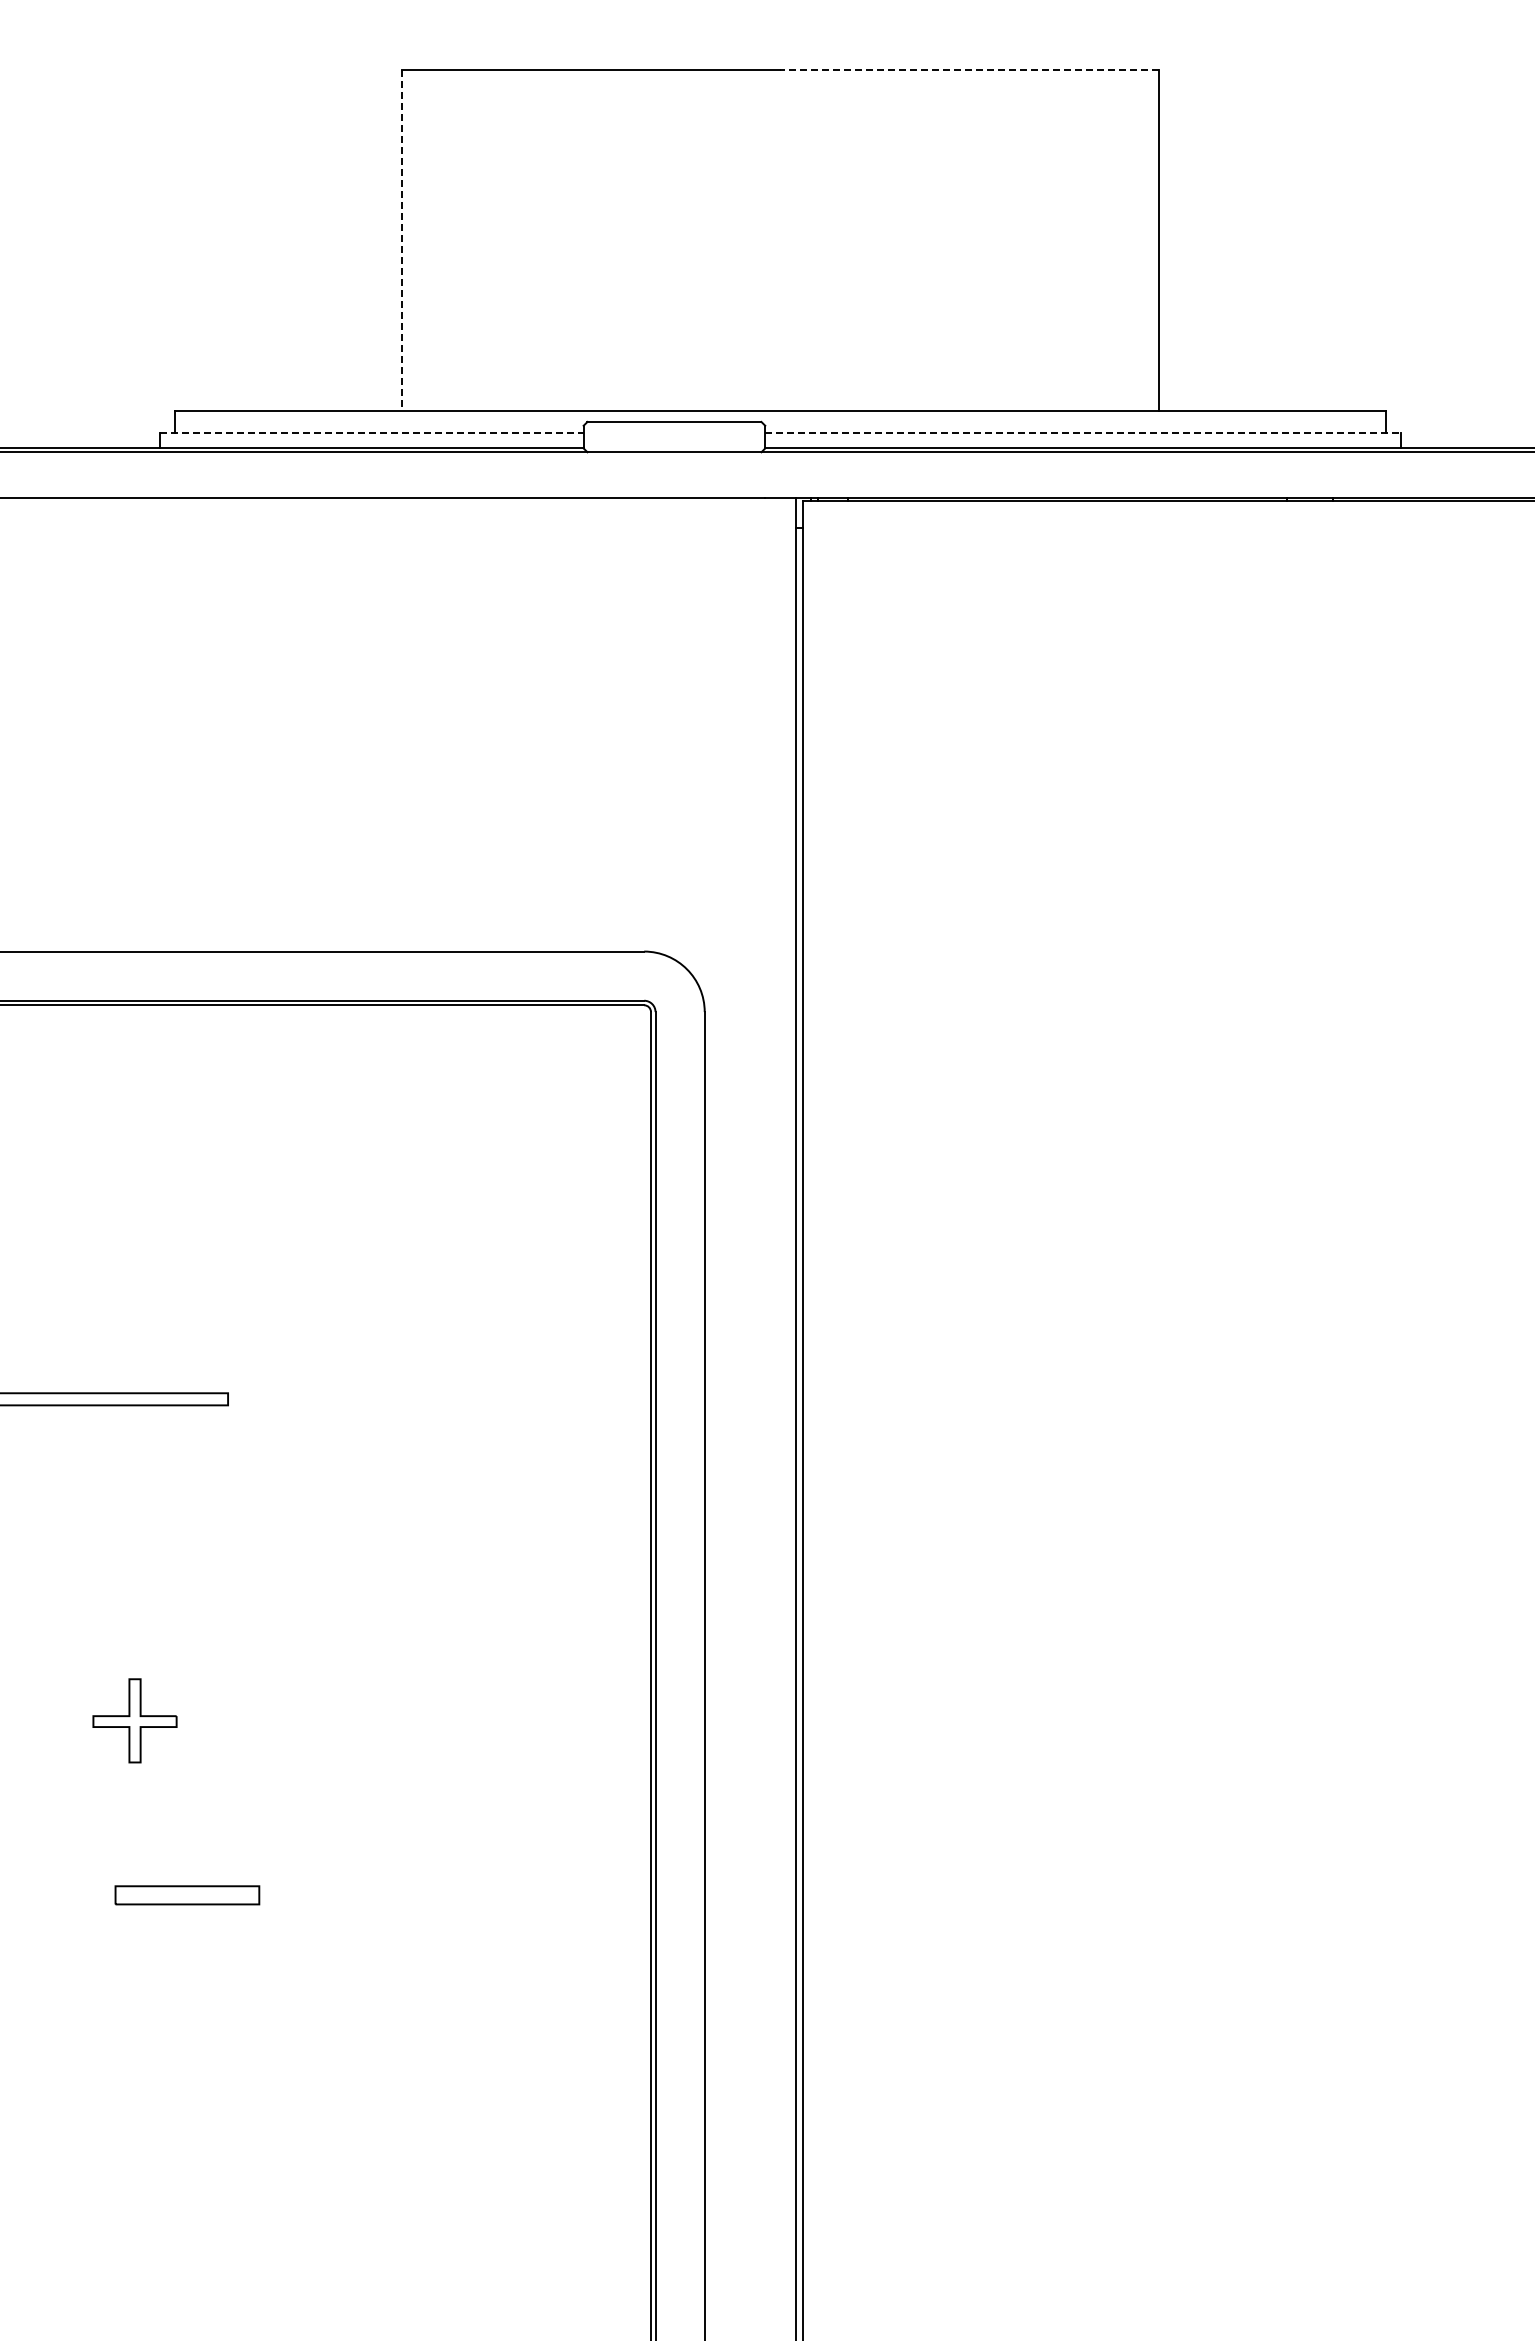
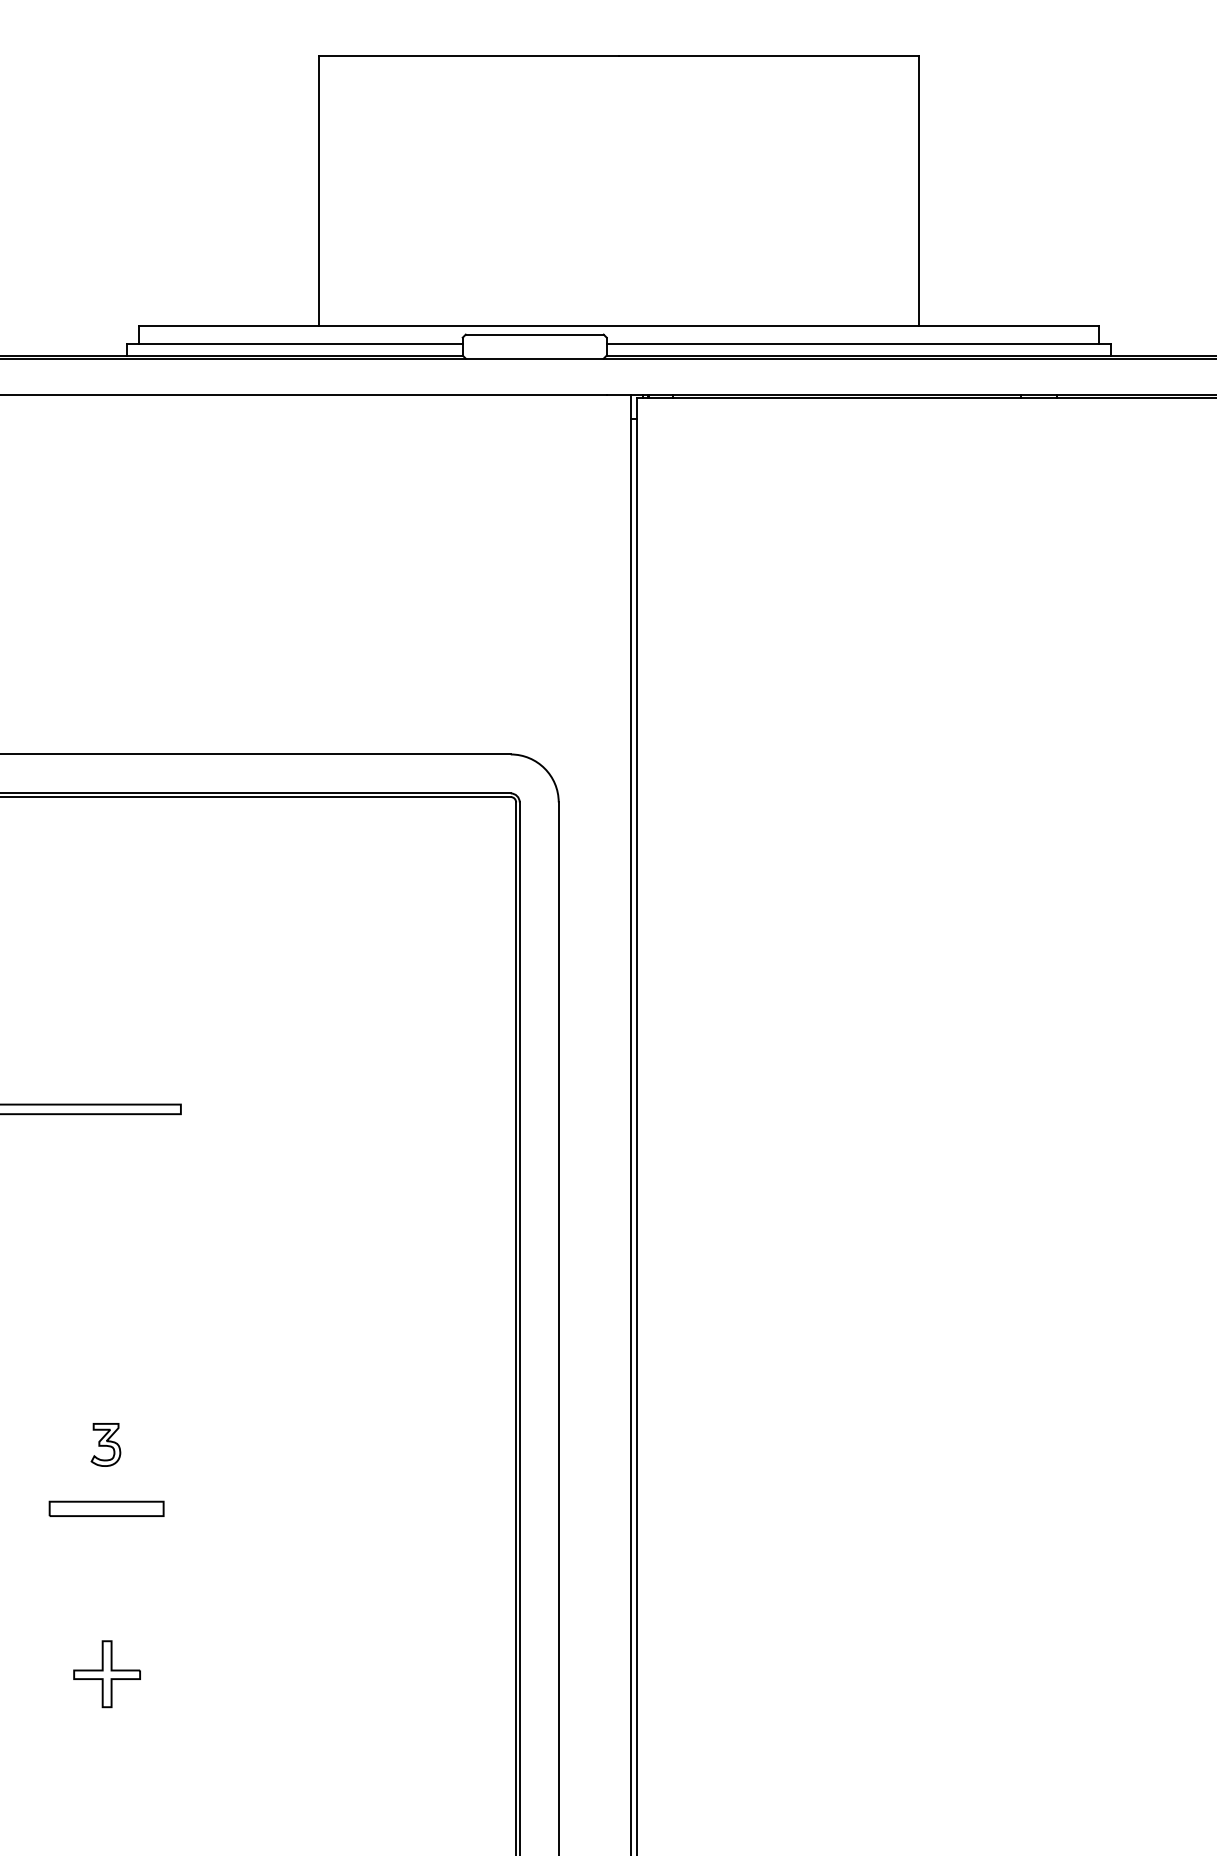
line: (969, 70) -> (768, 56), dashed -> solid
line: (402, 240) -> (319, 190), dashed -> solid
line: (371, 433) -> (294, 343), dashed -> solid
line: (1083, 433) -> (858, 343), dashed -> solid
part: (134, 1720) -> (106, 1673), moved
part: (133, 1822) -> (105, 1444), added
part: (187, 1895) -> (106, 1509), moved

